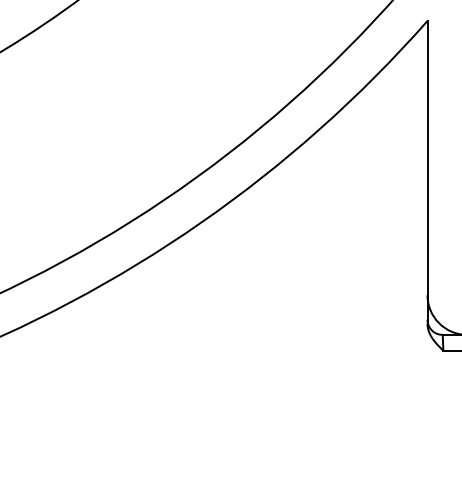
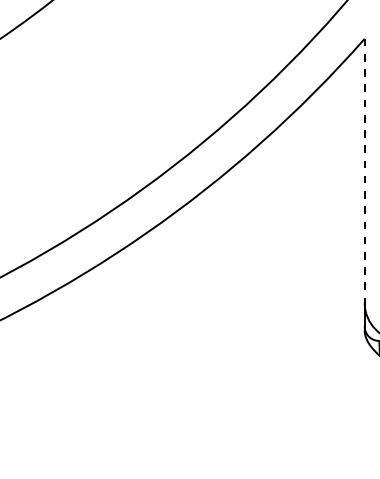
line: (427, 158) -> (364, 171), solid -> dashed

